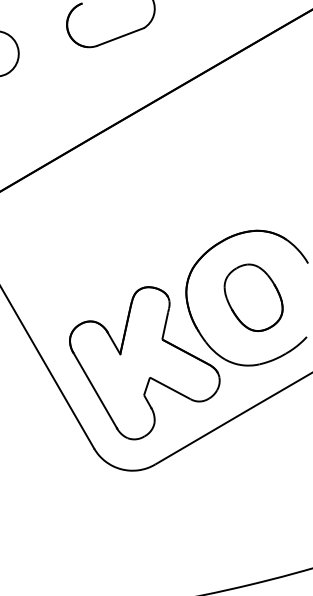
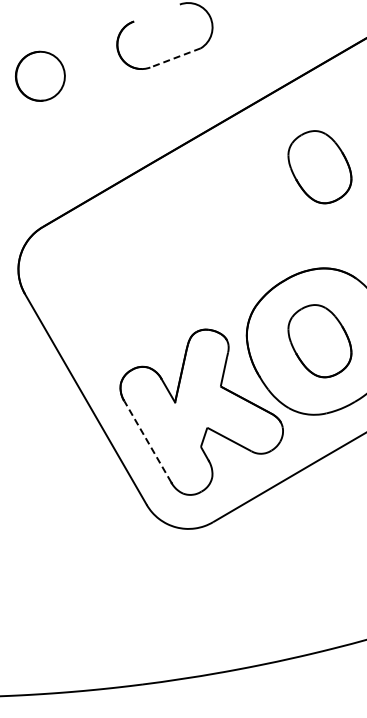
line: (120, 36) -> (175, 57), solid -> dashed
part: (253, 137) -> (319, 167), added
line: (94, 390) -> (147, 441), solid -> dashed

